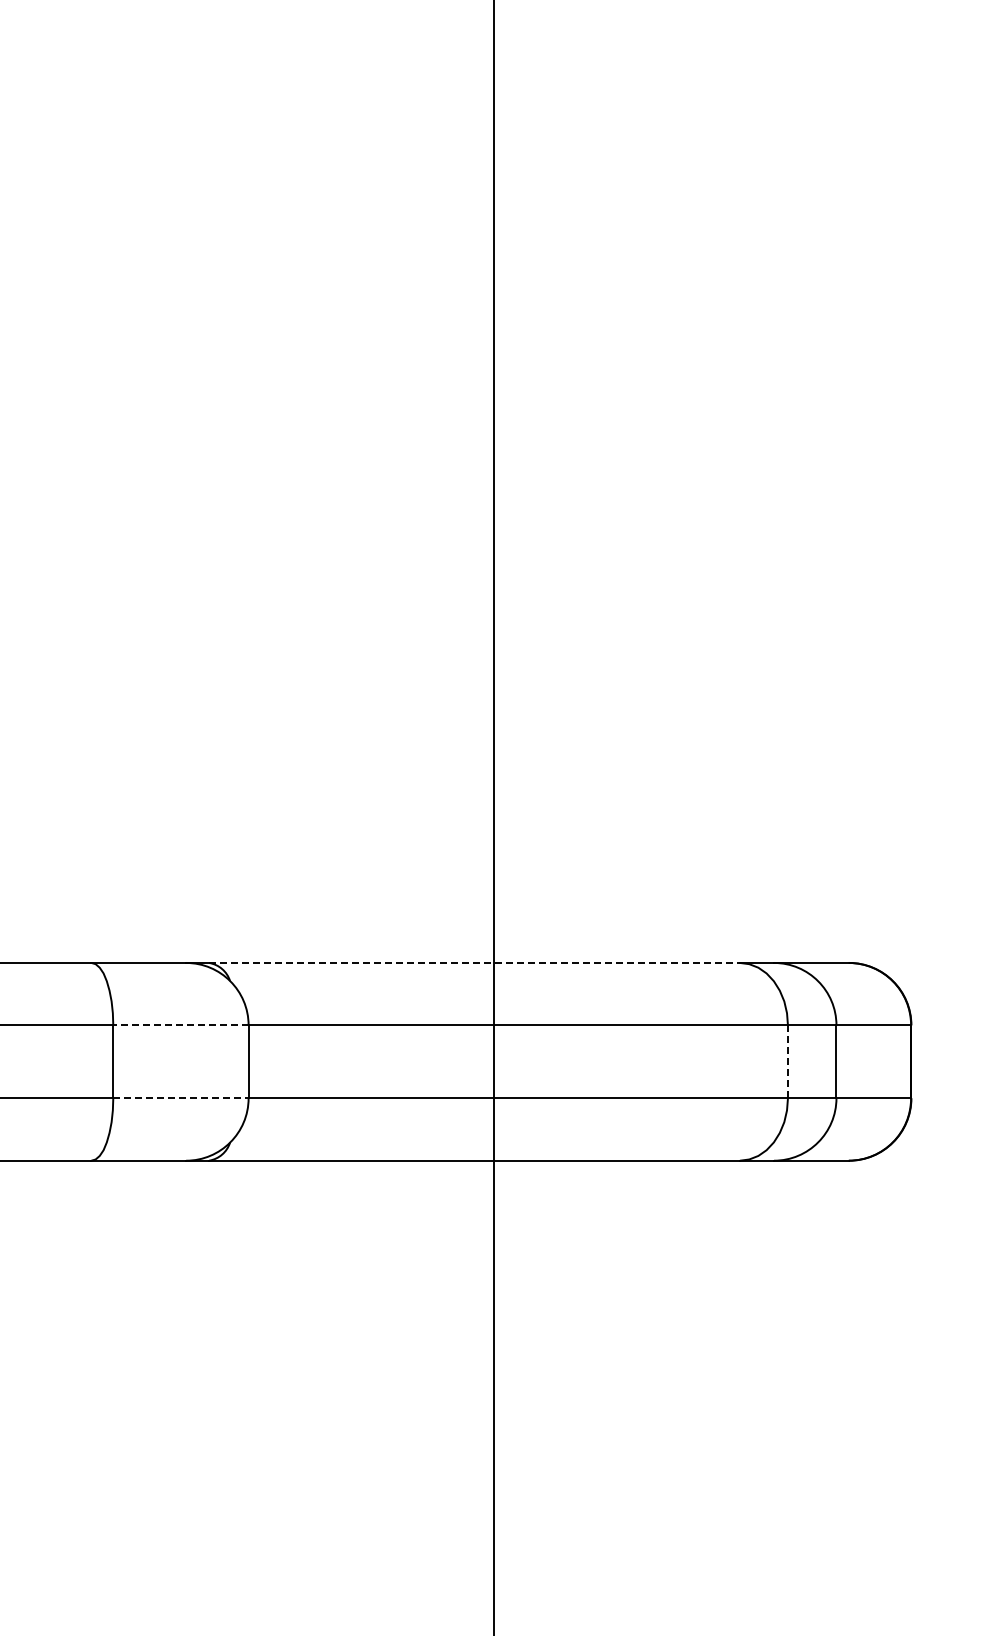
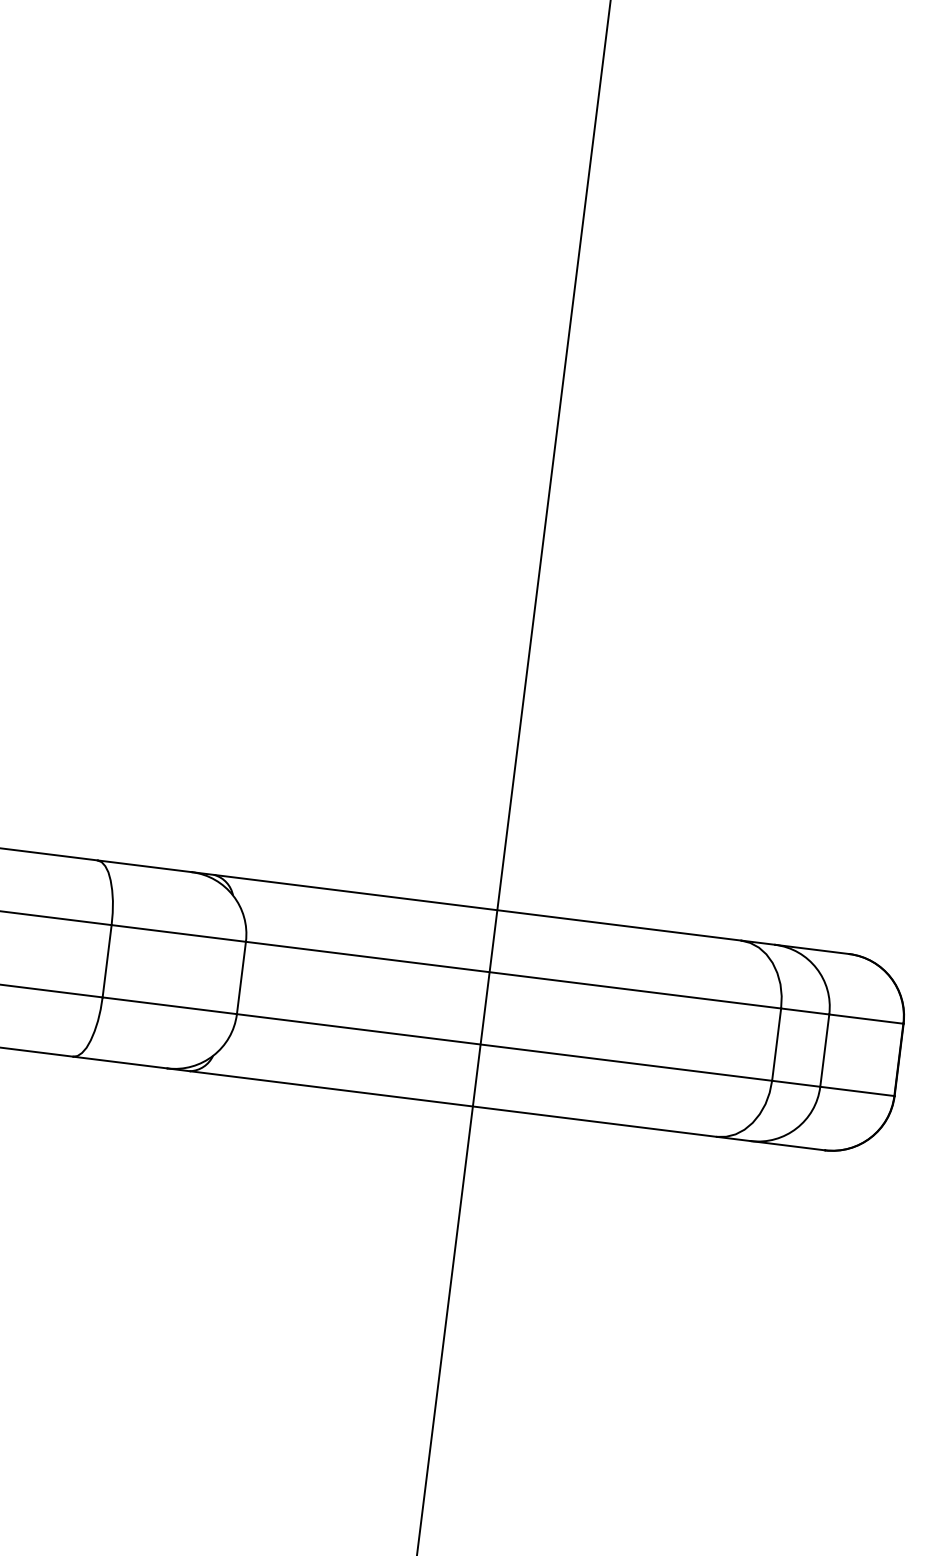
line: (475, 962) -> (478, 907), dashed -> solid
line: (180, 1025) -> (178, 933), dashed -> solid
line: (787, 1061) -> (776, 1044), dashed -> solid
line: (180, 1098) -> (169, 1005), dashed -> solid

